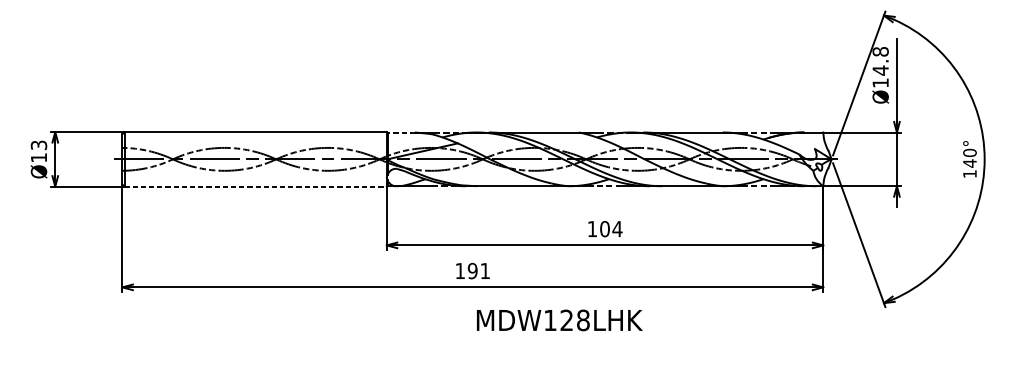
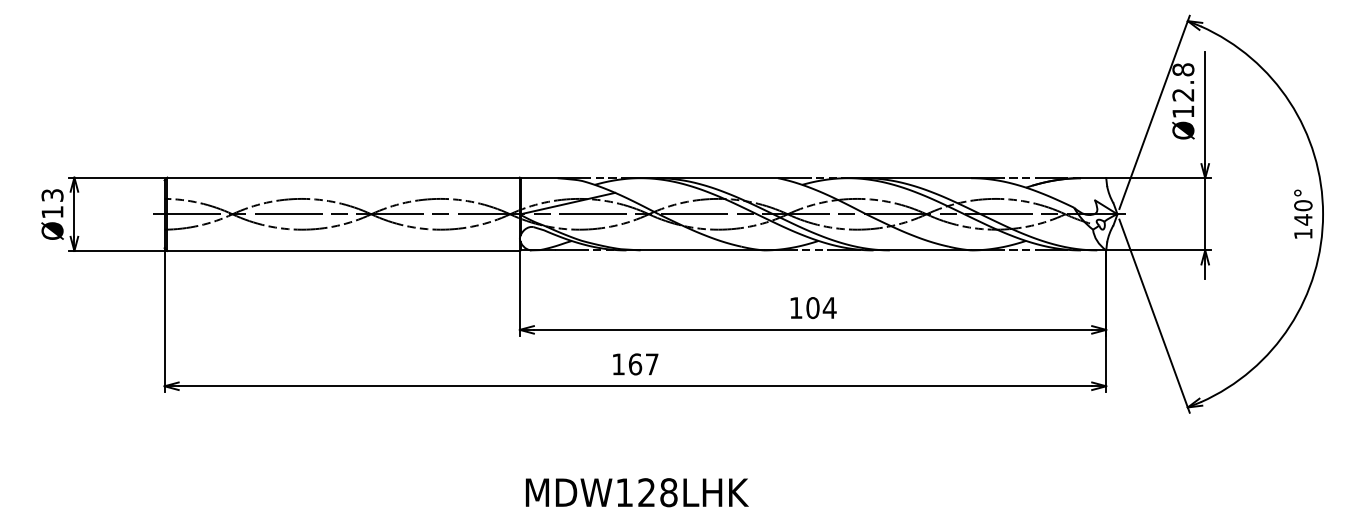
text: (880, 70) -> (1183, 95), Ø14.8 -> Ø12.8
line: (400, 132) -> (538, 178), dashed -> solid
line: (256, 186) -> (344, 250), dashed -> solid
text: (478, 271) -> (643, 364), 191 -> 167
text: (559, 320) -> (636, 492), moved

